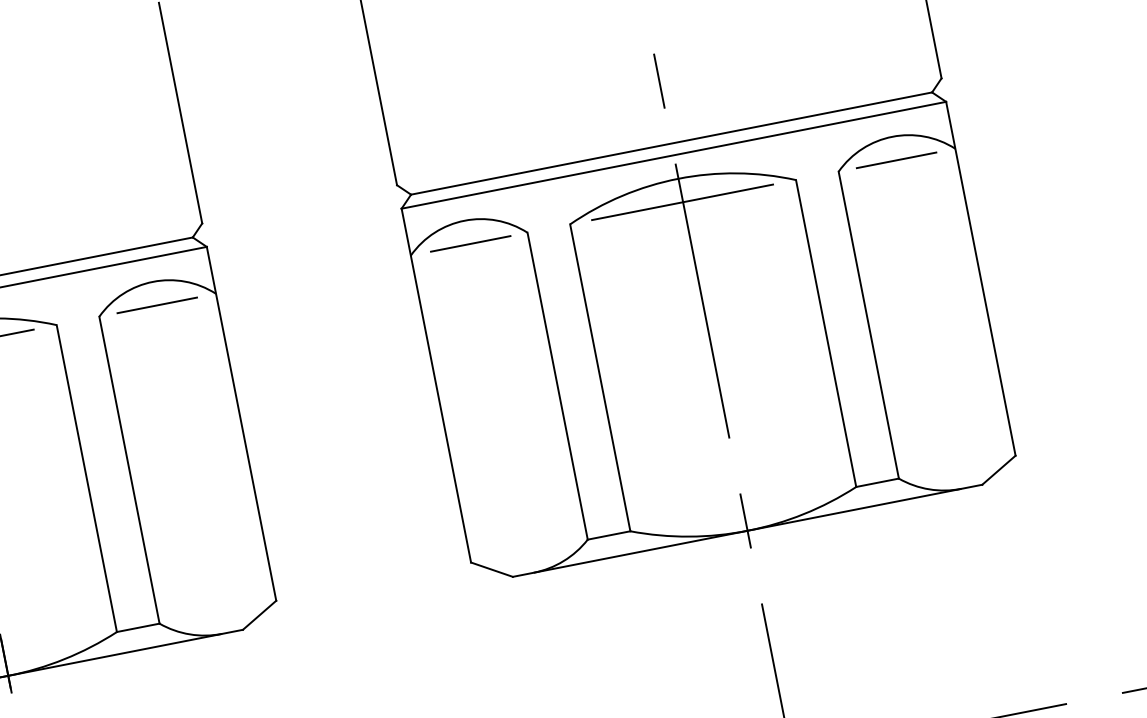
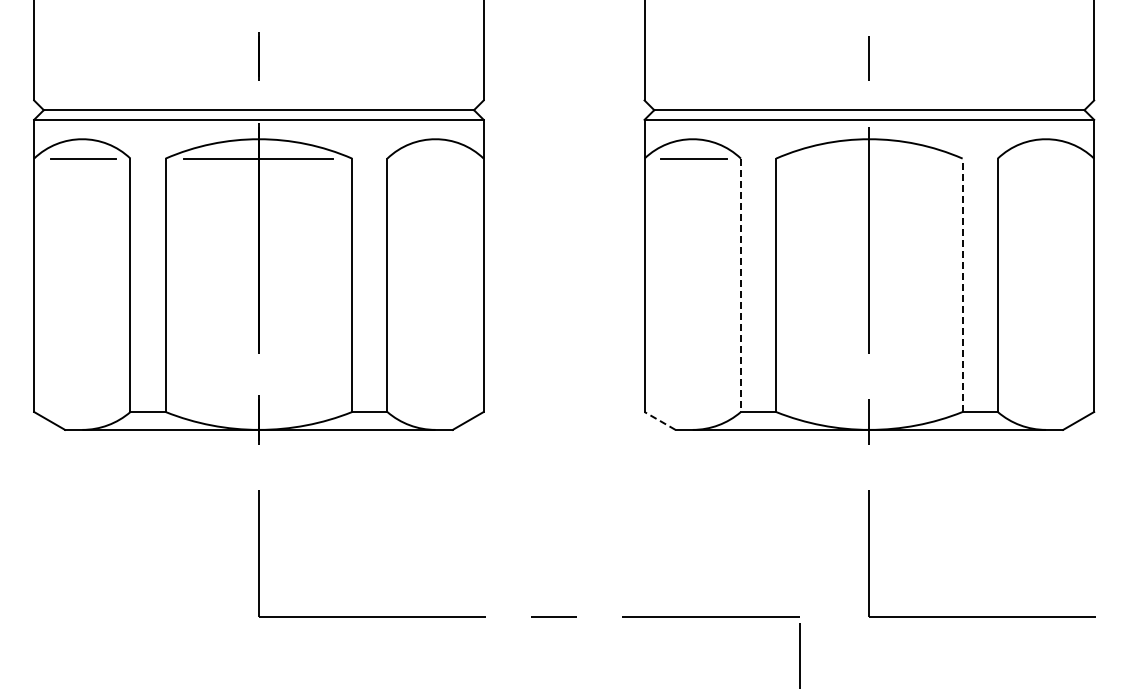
line: (896, 160) -> (1045, 158), removed
line: (682, 202) -> (868, 158), removed
line: (156, 305) -> (434, 158), removed
line: (826, 333) -> (962, 285), solid -> dashed
line: (557, 386) -> (740, 285), solid -> dashed
line: (492, 569) -> (660, 420), solid -> dashed

